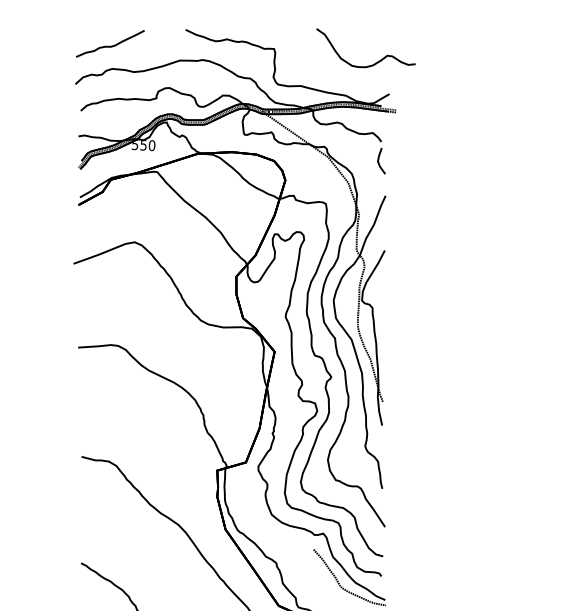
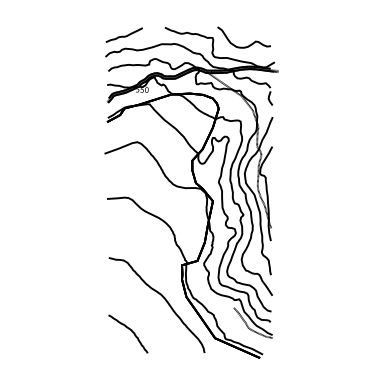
part: (364, 64) -> (243, 46), moved

